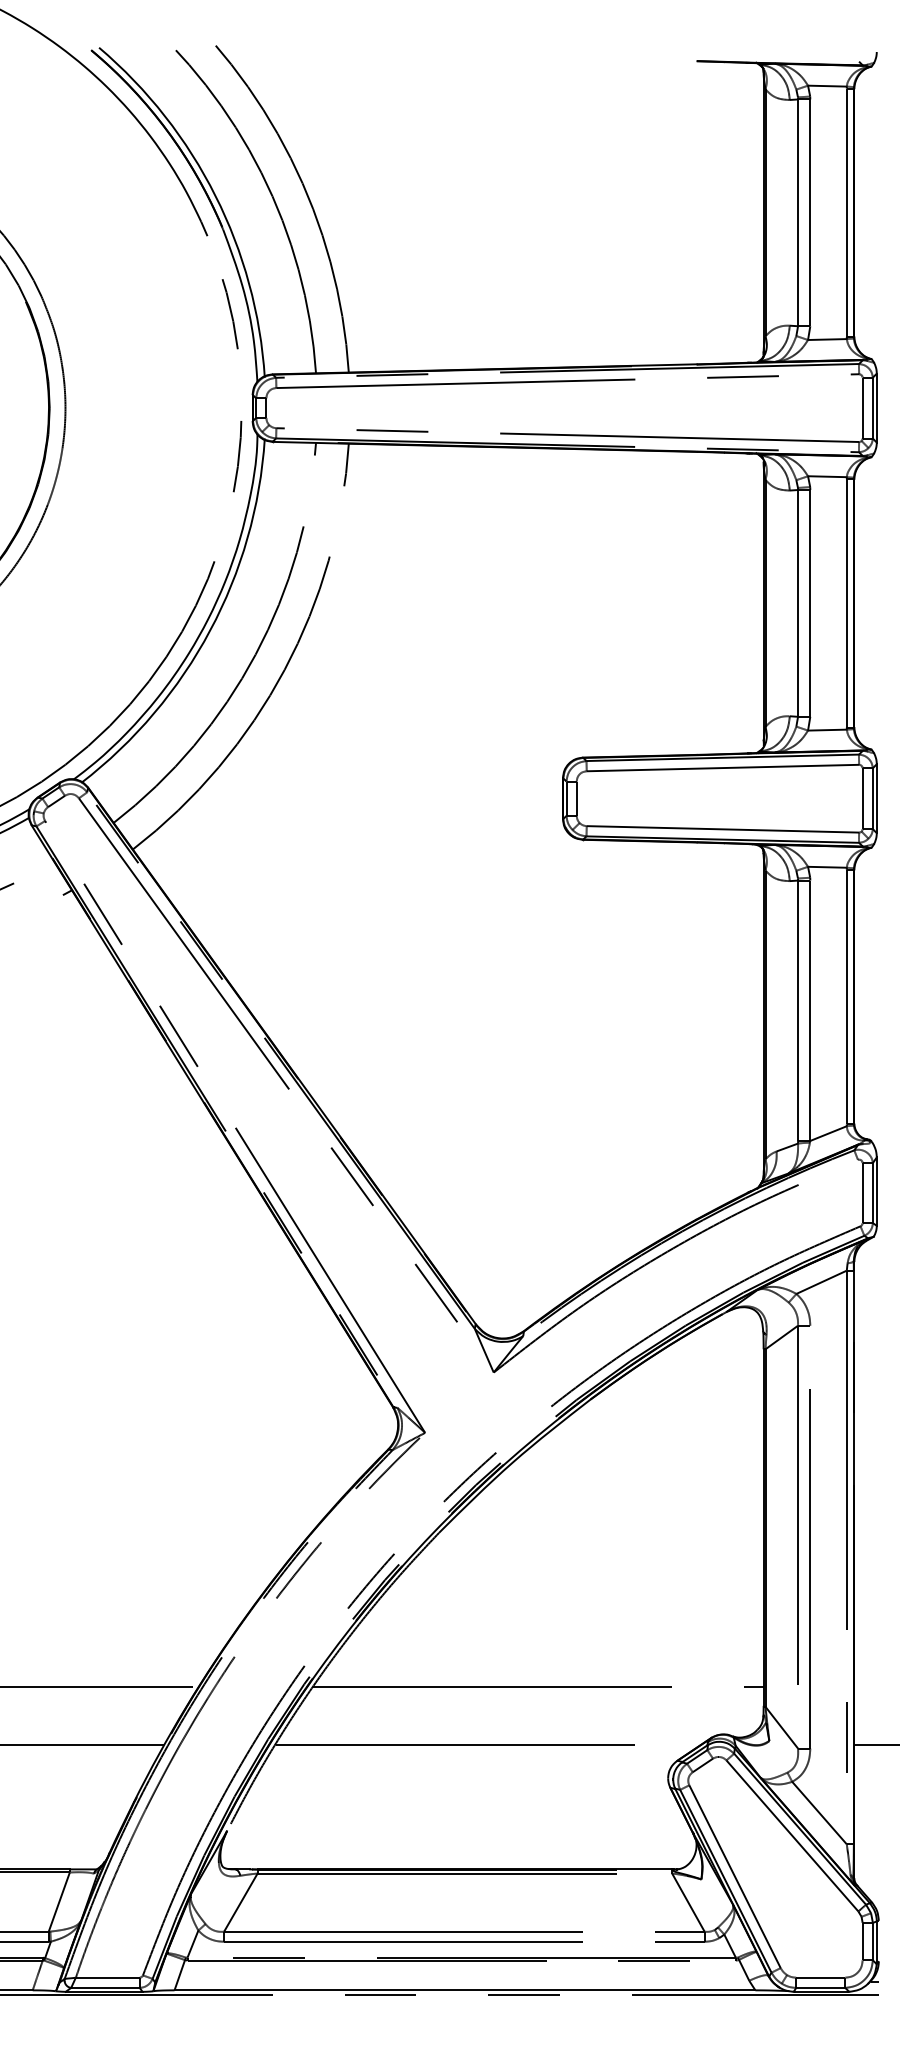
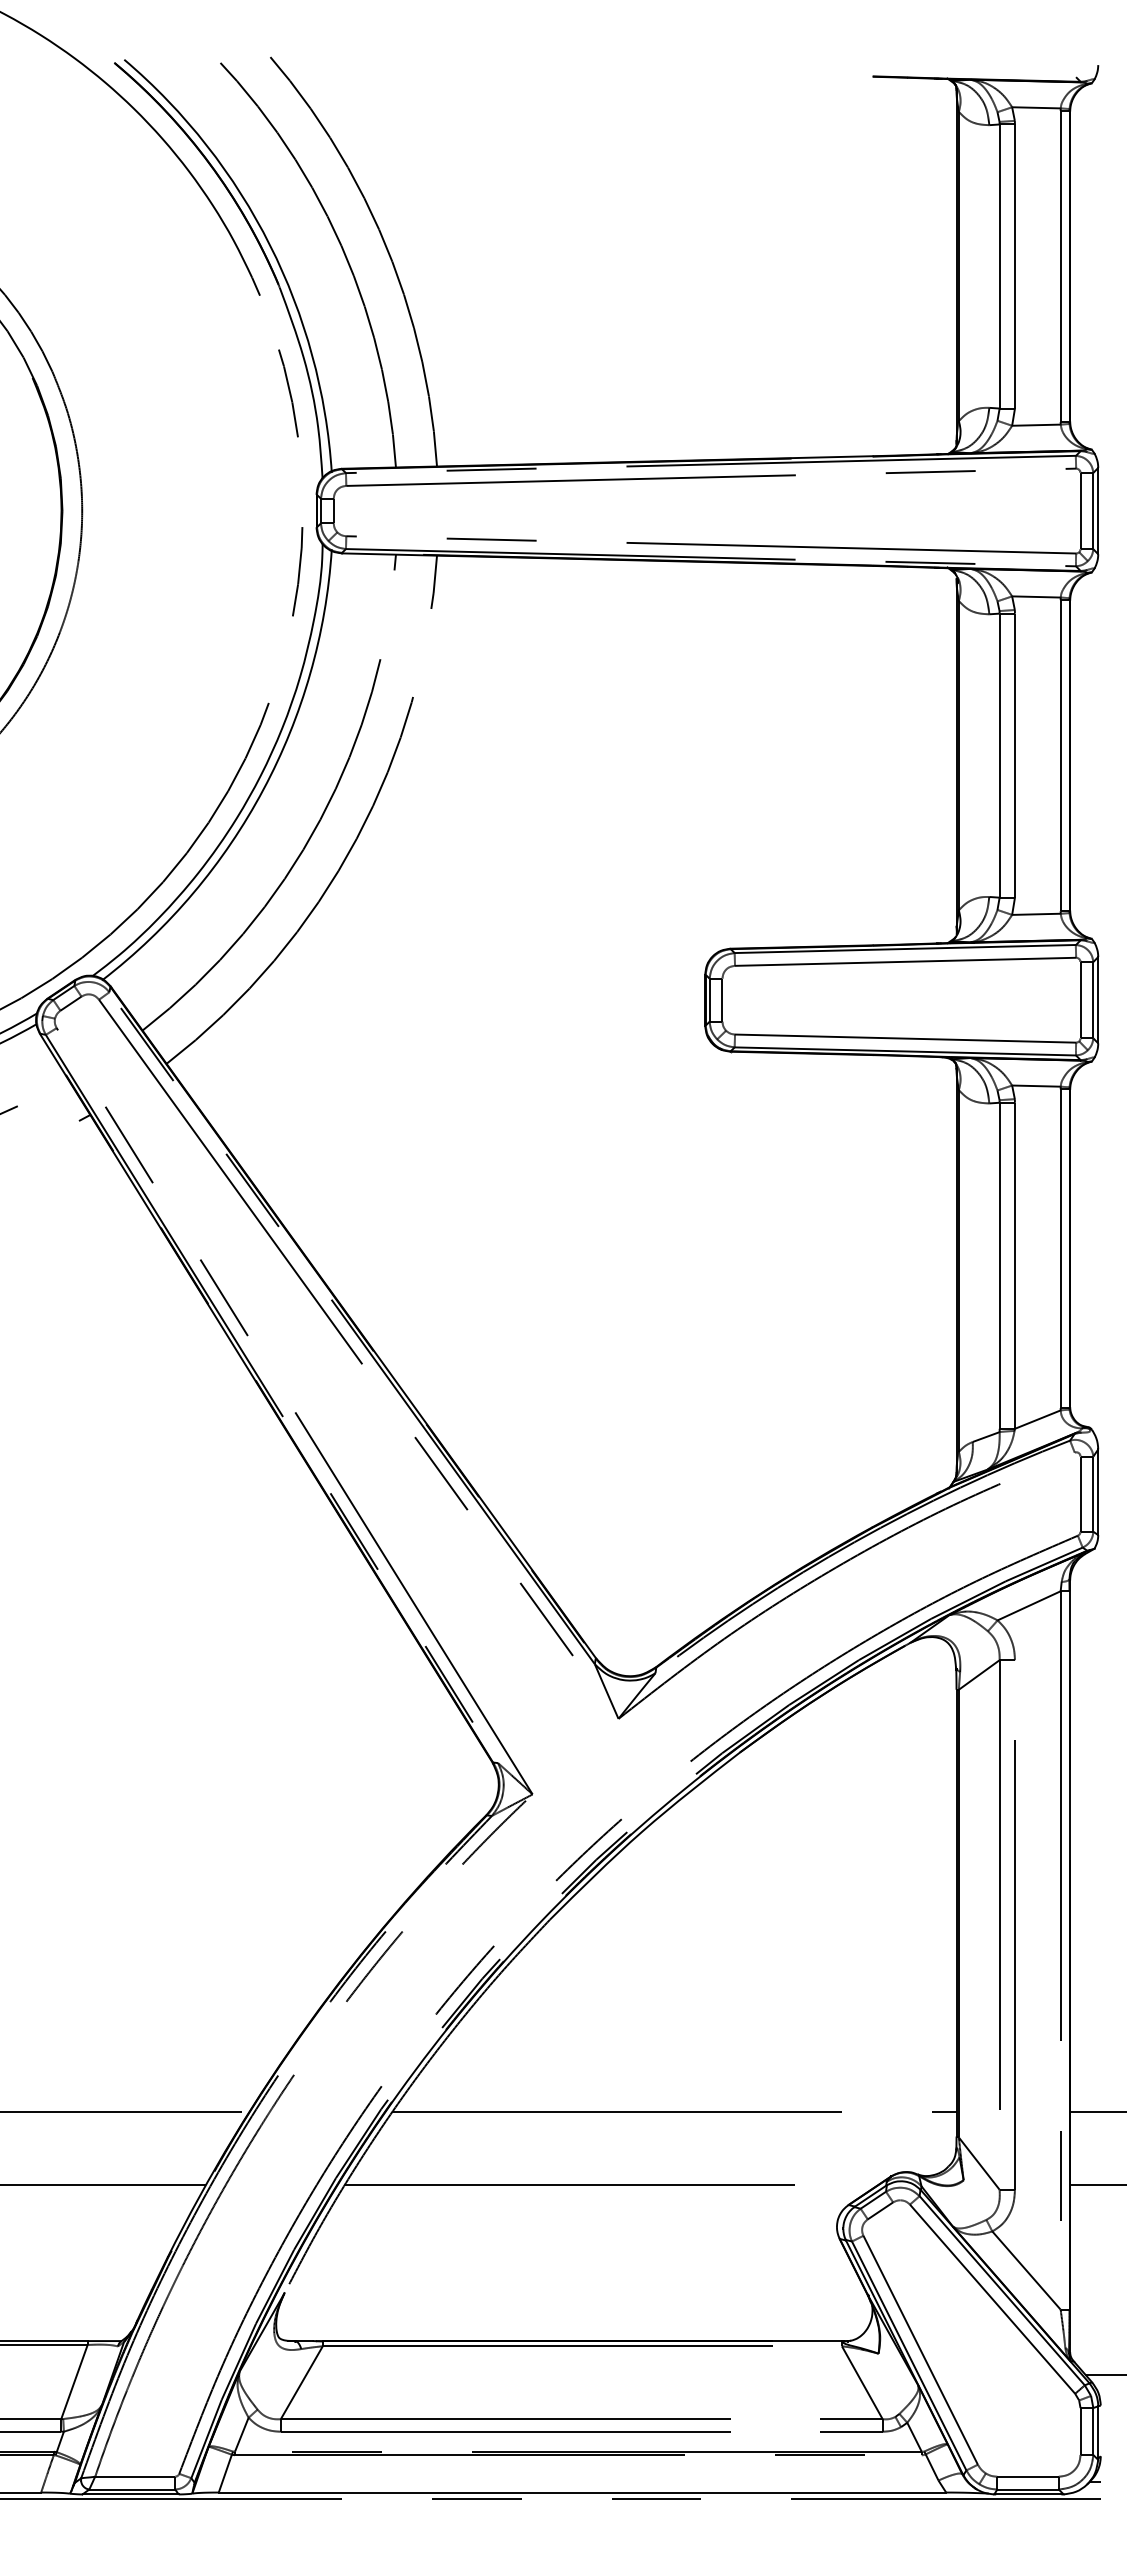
line: (877, 1686) -> (1098, 2112), added
line: (883, 1896) -> (1106, 2374), added

